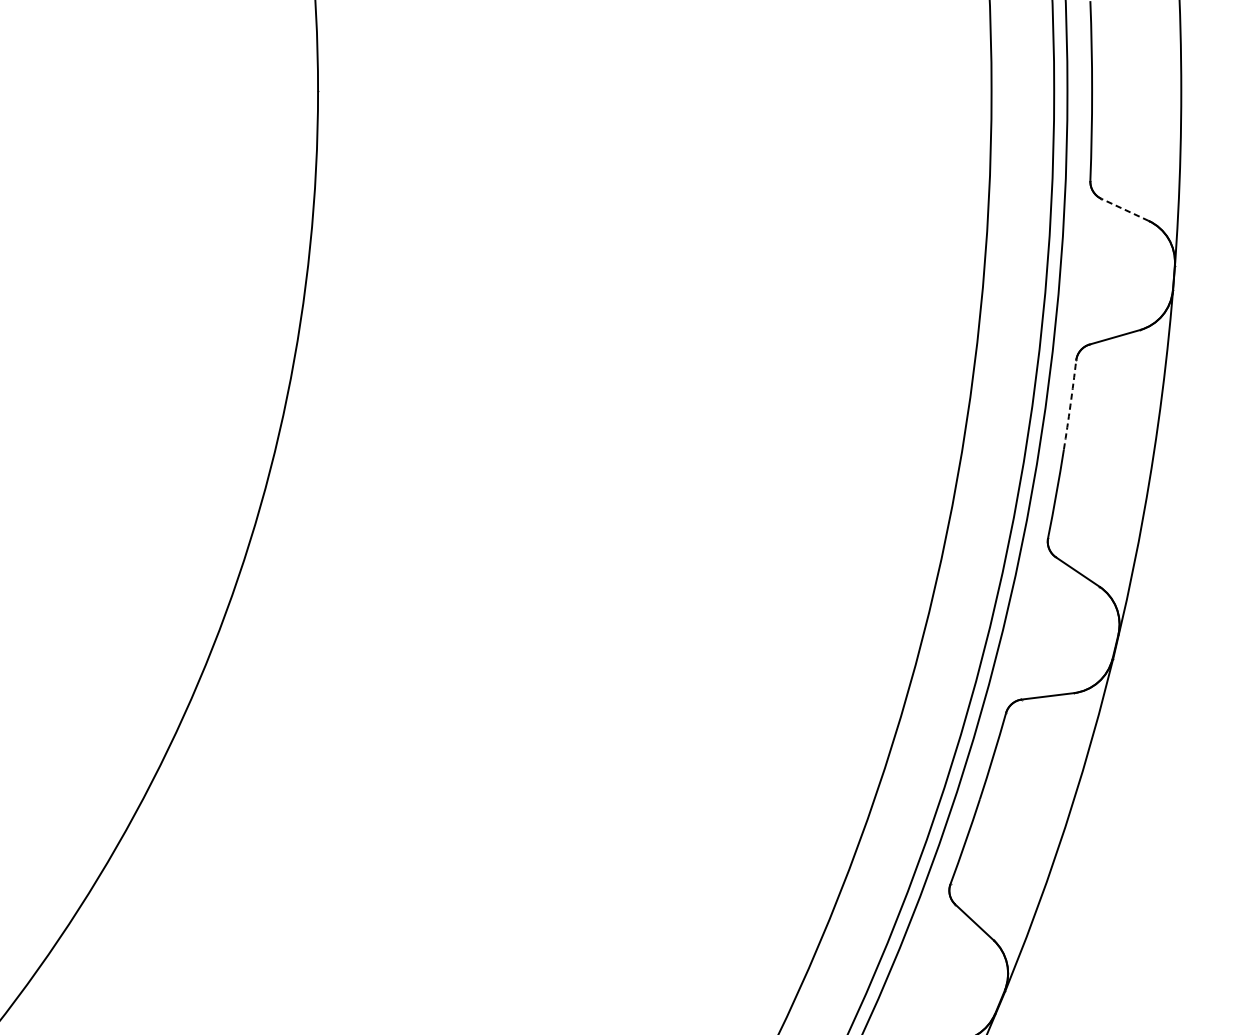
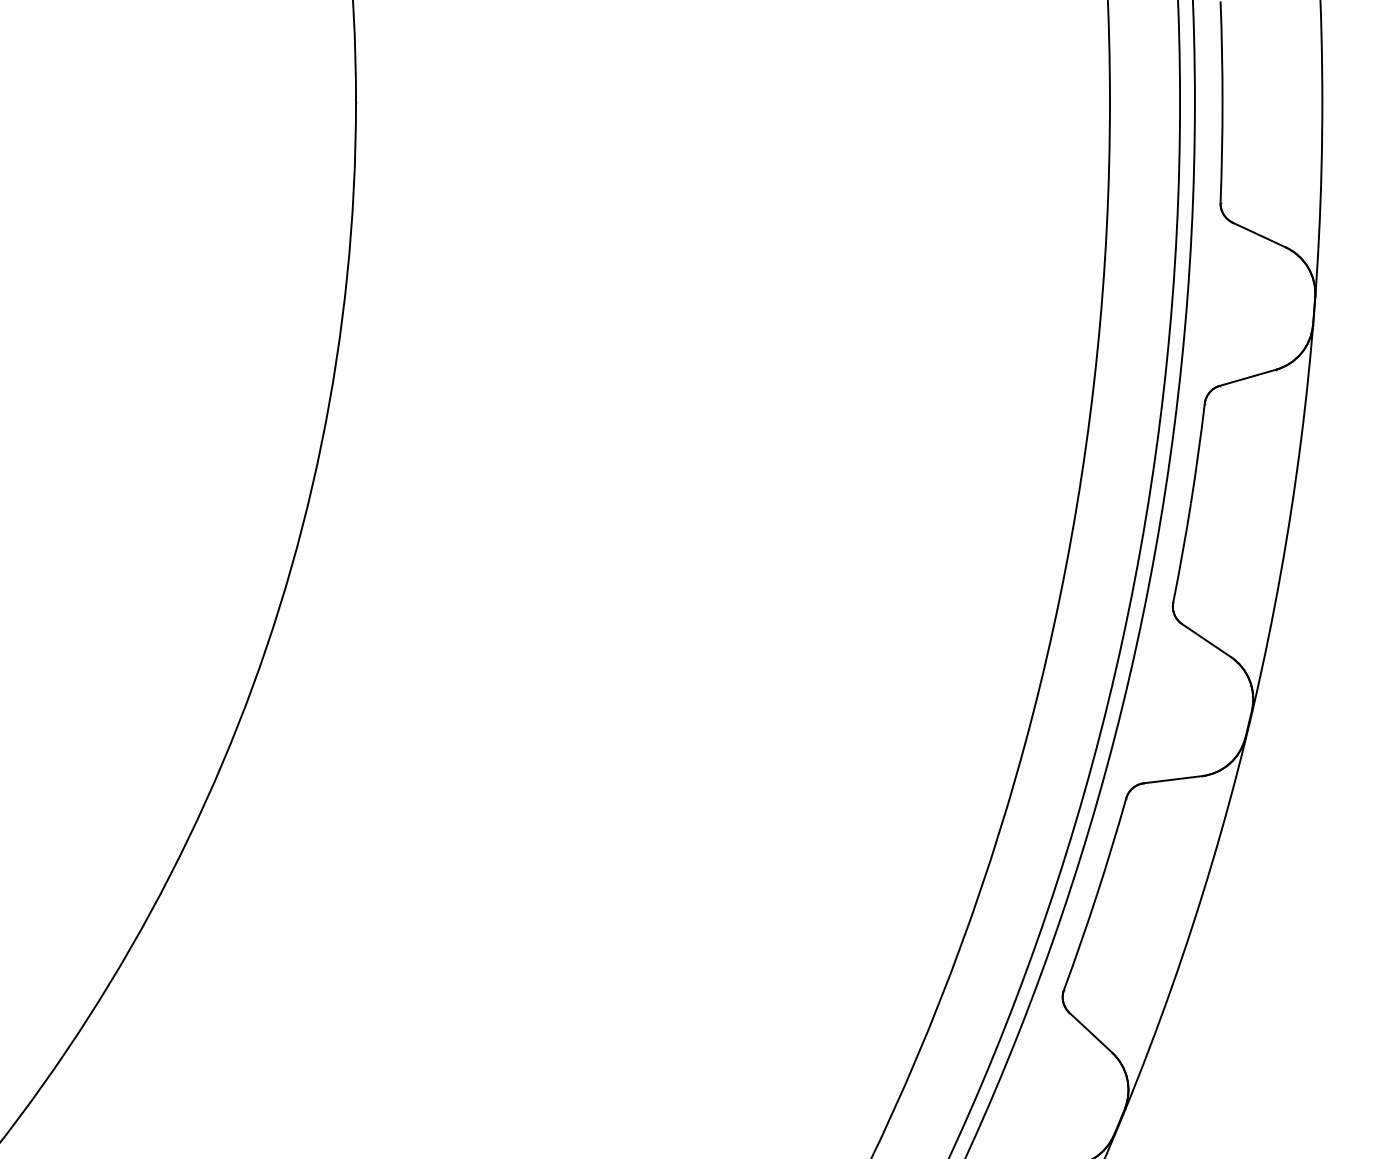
line: (1124, 209) -> (1258, 234), dashed -> solid
arc: (1070, 404) -> (1198, 453), dashed -> solid

